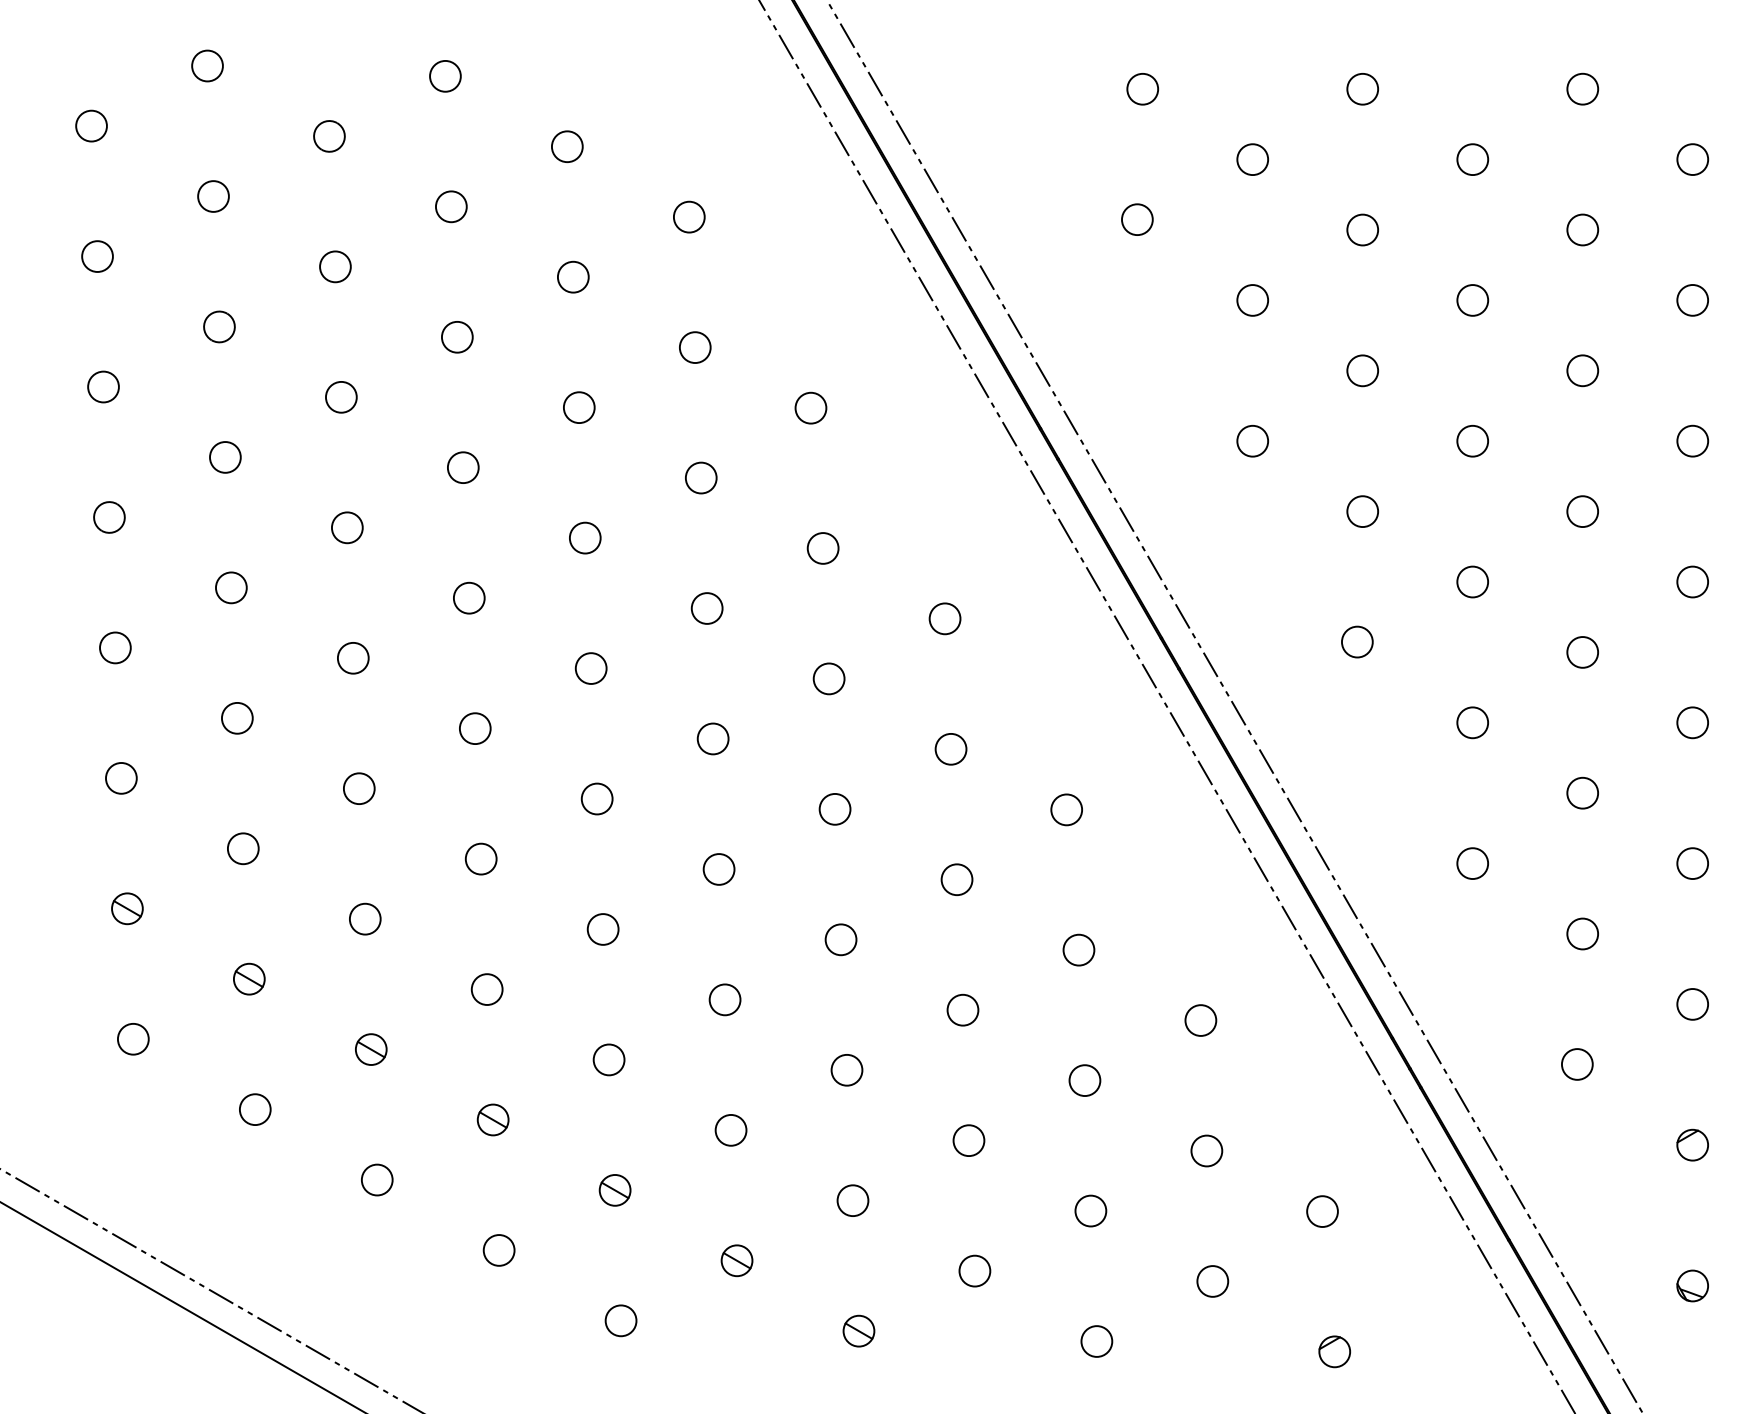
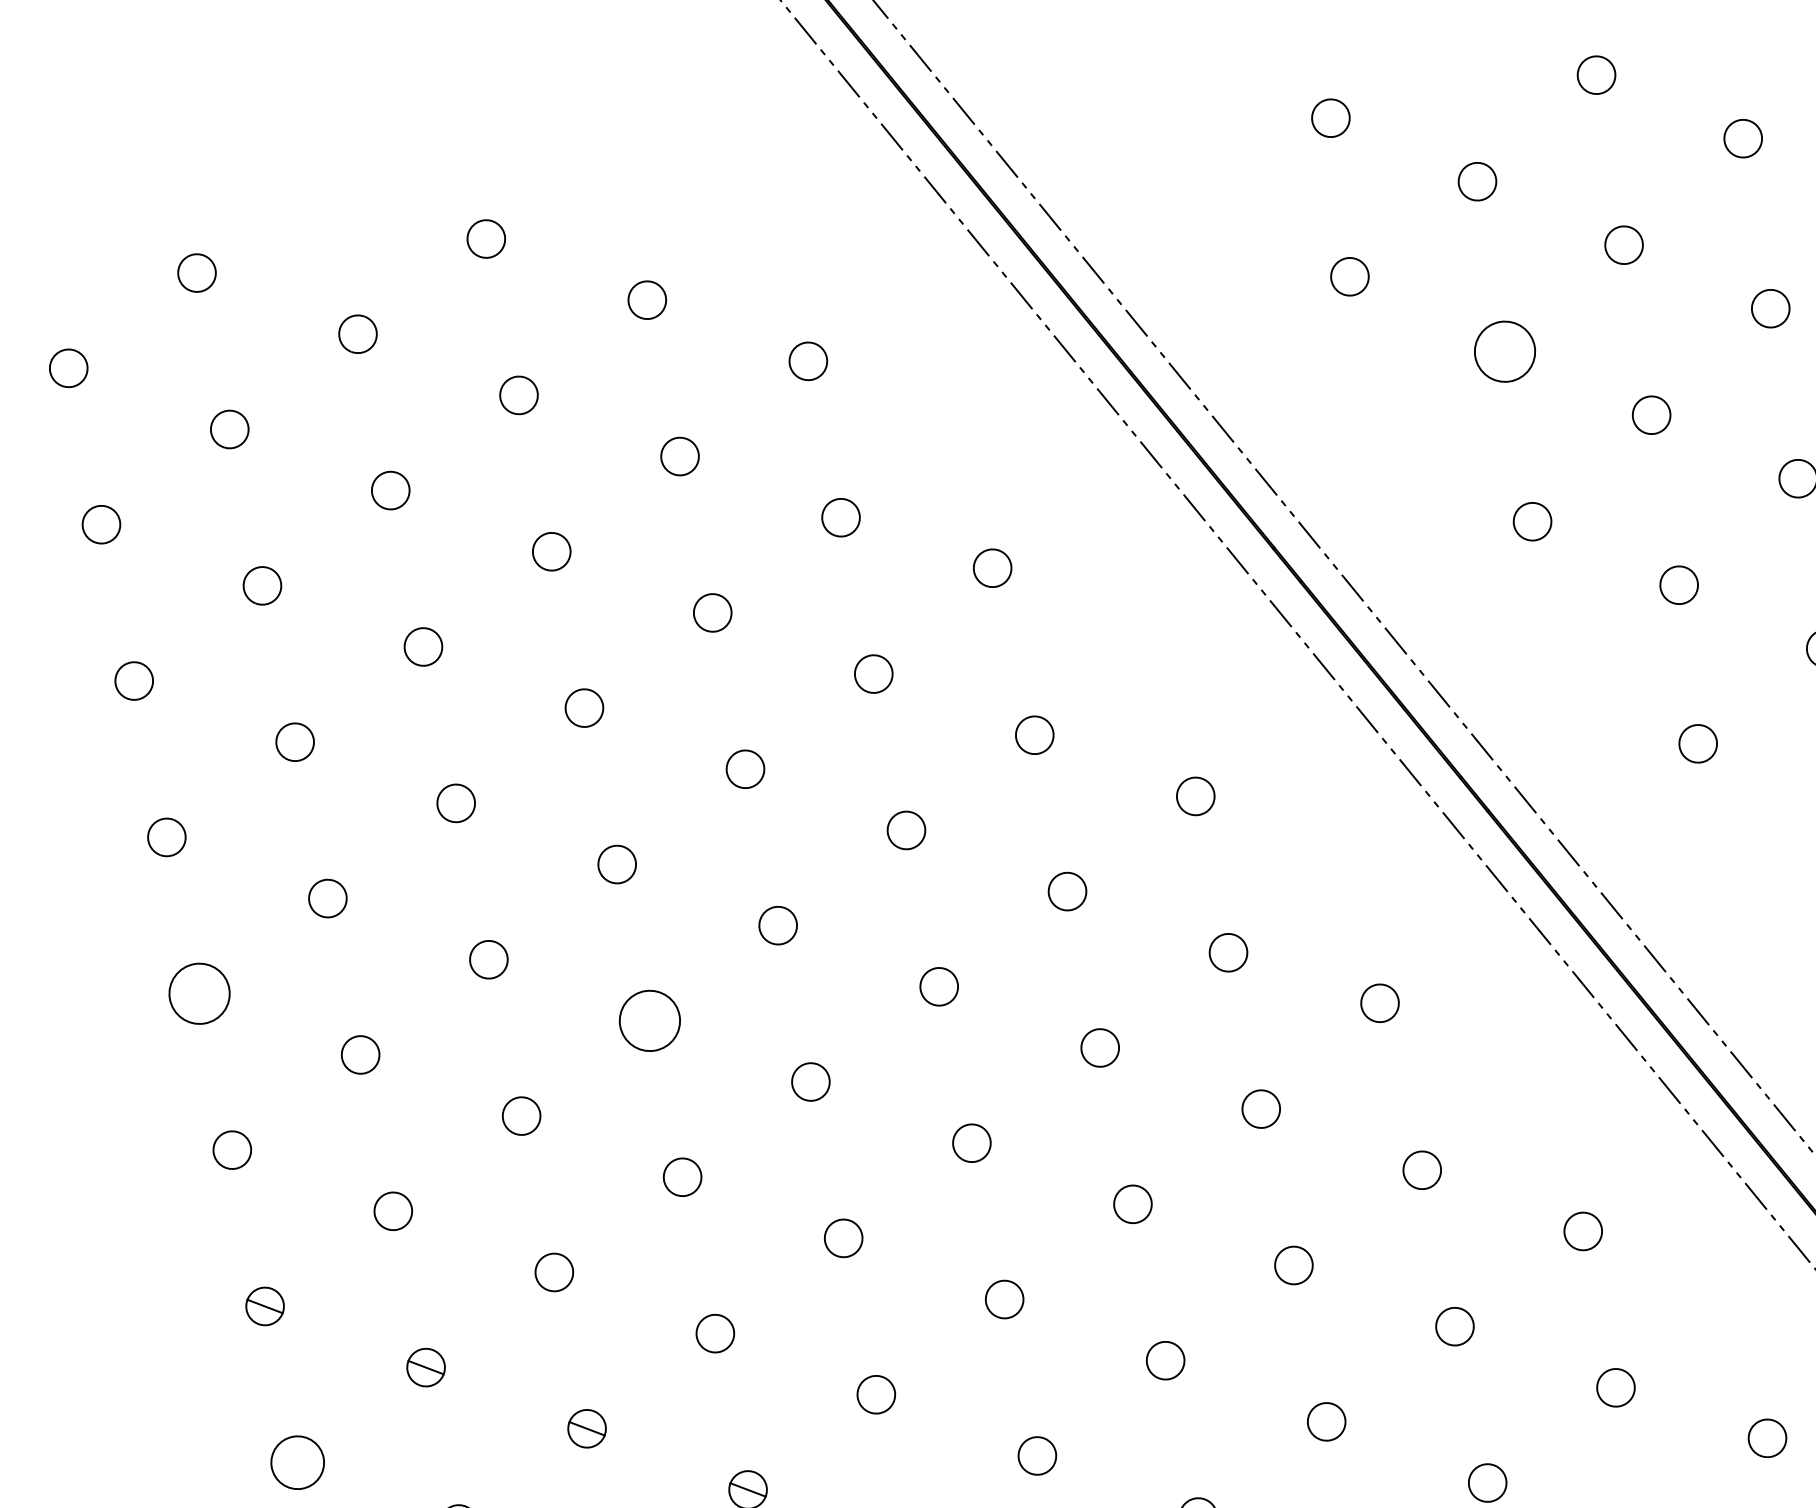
circle: (1252, 300) -> (1504, 351), size x1.6
circle: (115, 647) -> (199, 993), size x1.6
circle: (474, 728) -> (648, 1020), size x1.6
circle: (133, 1039) -> (298, 1463), size x1.4

